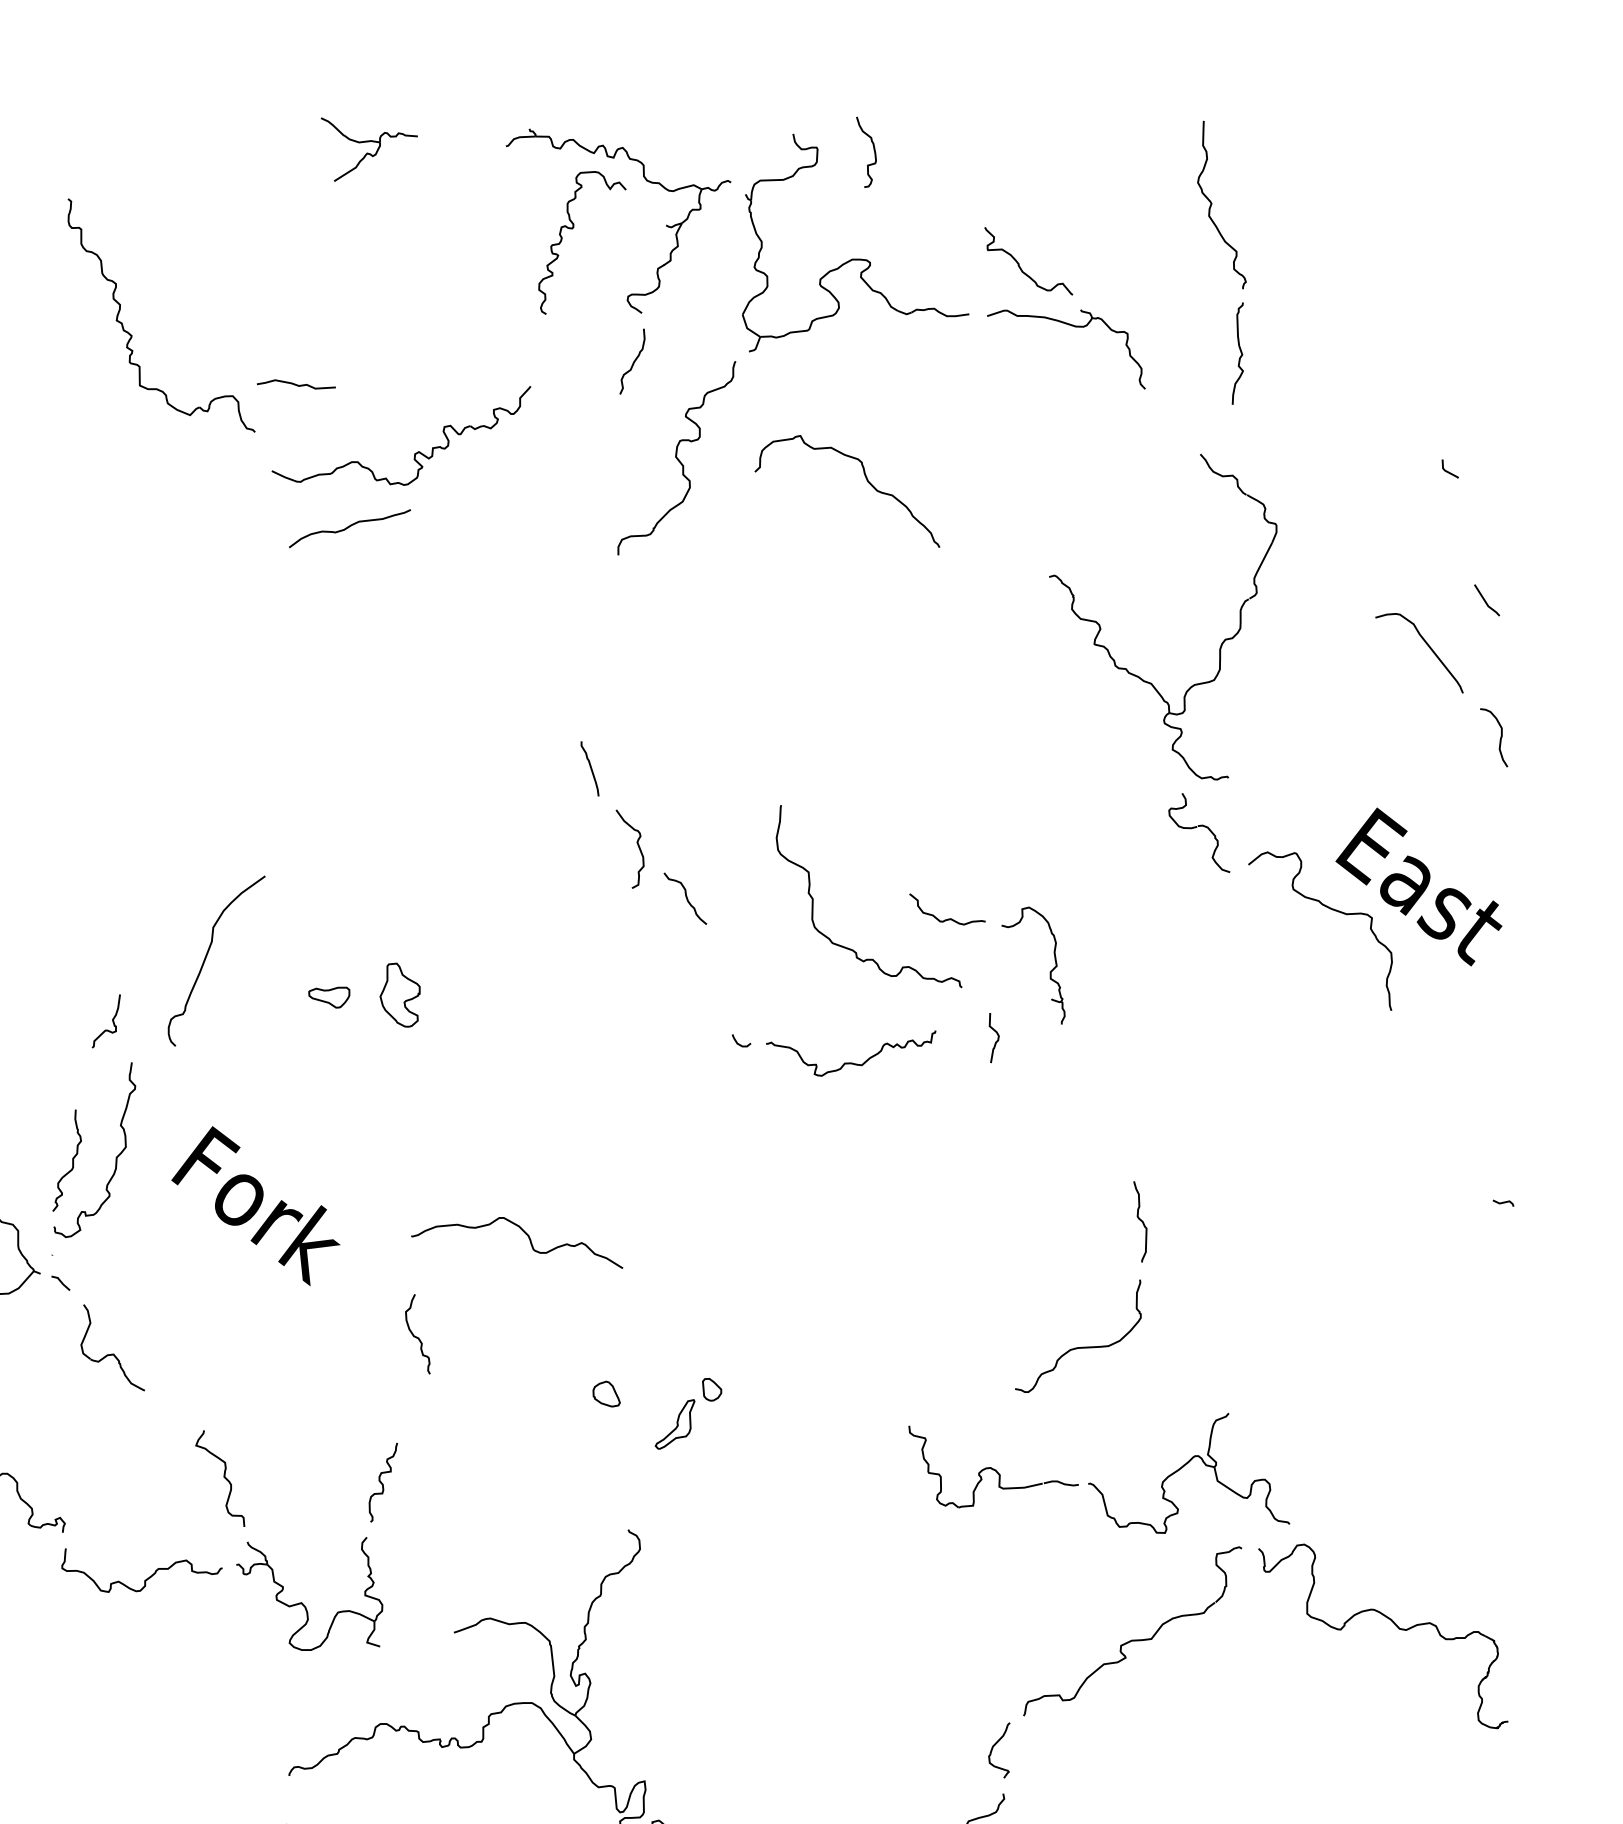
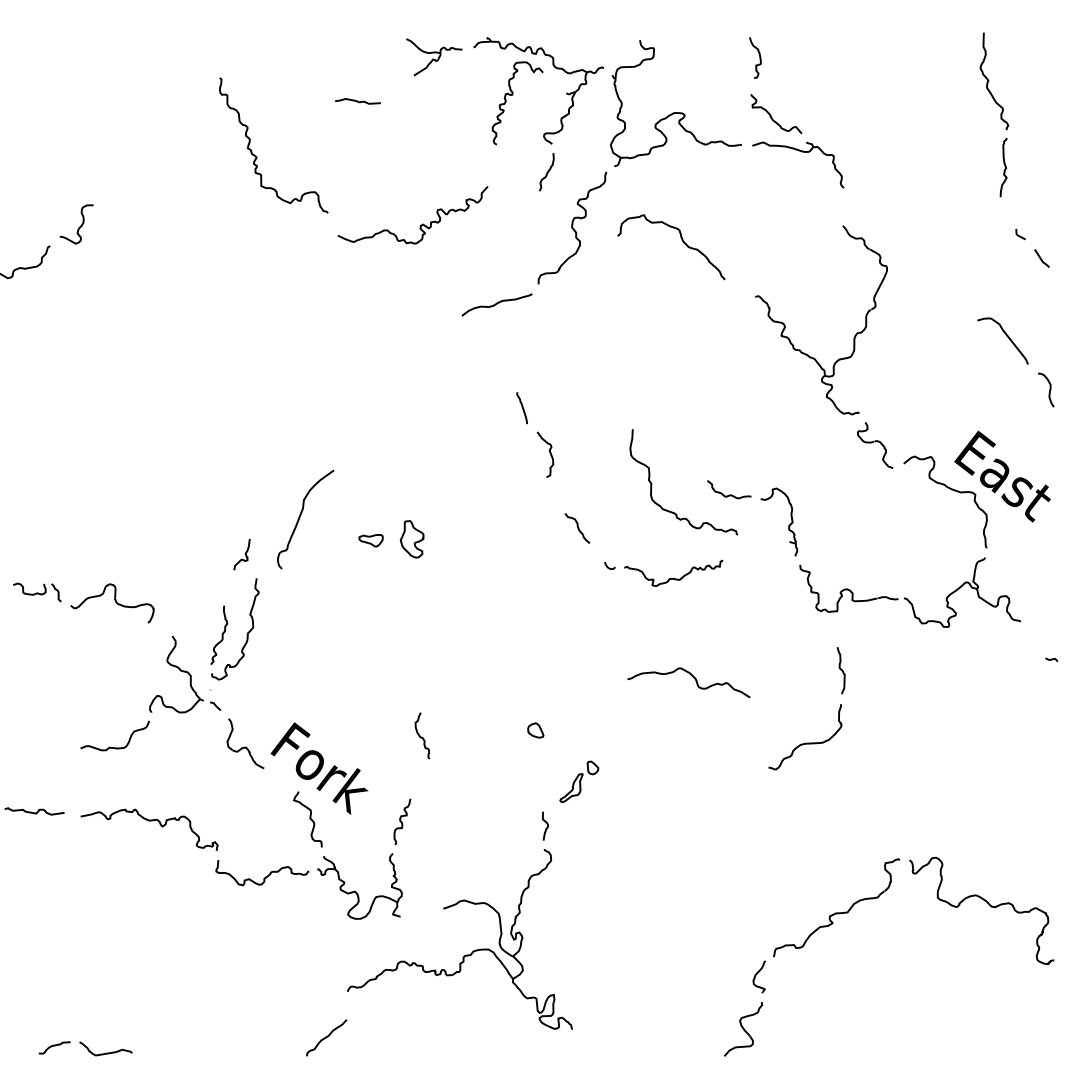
part: (369, 149) -> (434, 57), moved
curve: (873, 151) -> (759, 57), moved
part: (1222, 262) -> (994, 114), moved
curve: (295, 384) -> (357, 101), moved
curve: (348, 527) -> (496, 304), moved
line: (1486, 600) -> (1041, 258), moved
part: (1127, 667) -> (800, 349), moved
curve: (685, 898) -> (577, 528), moved
curve: (996, 1035) -> (546, 824), moved
text: (255, 1205) -> (319, 768), moved
curve: (523, 1233) -> (692, 677), moved
part: (606, 1394) -> (535, 730), moved
part: (1094, 1483) -> (907, 598), moved

